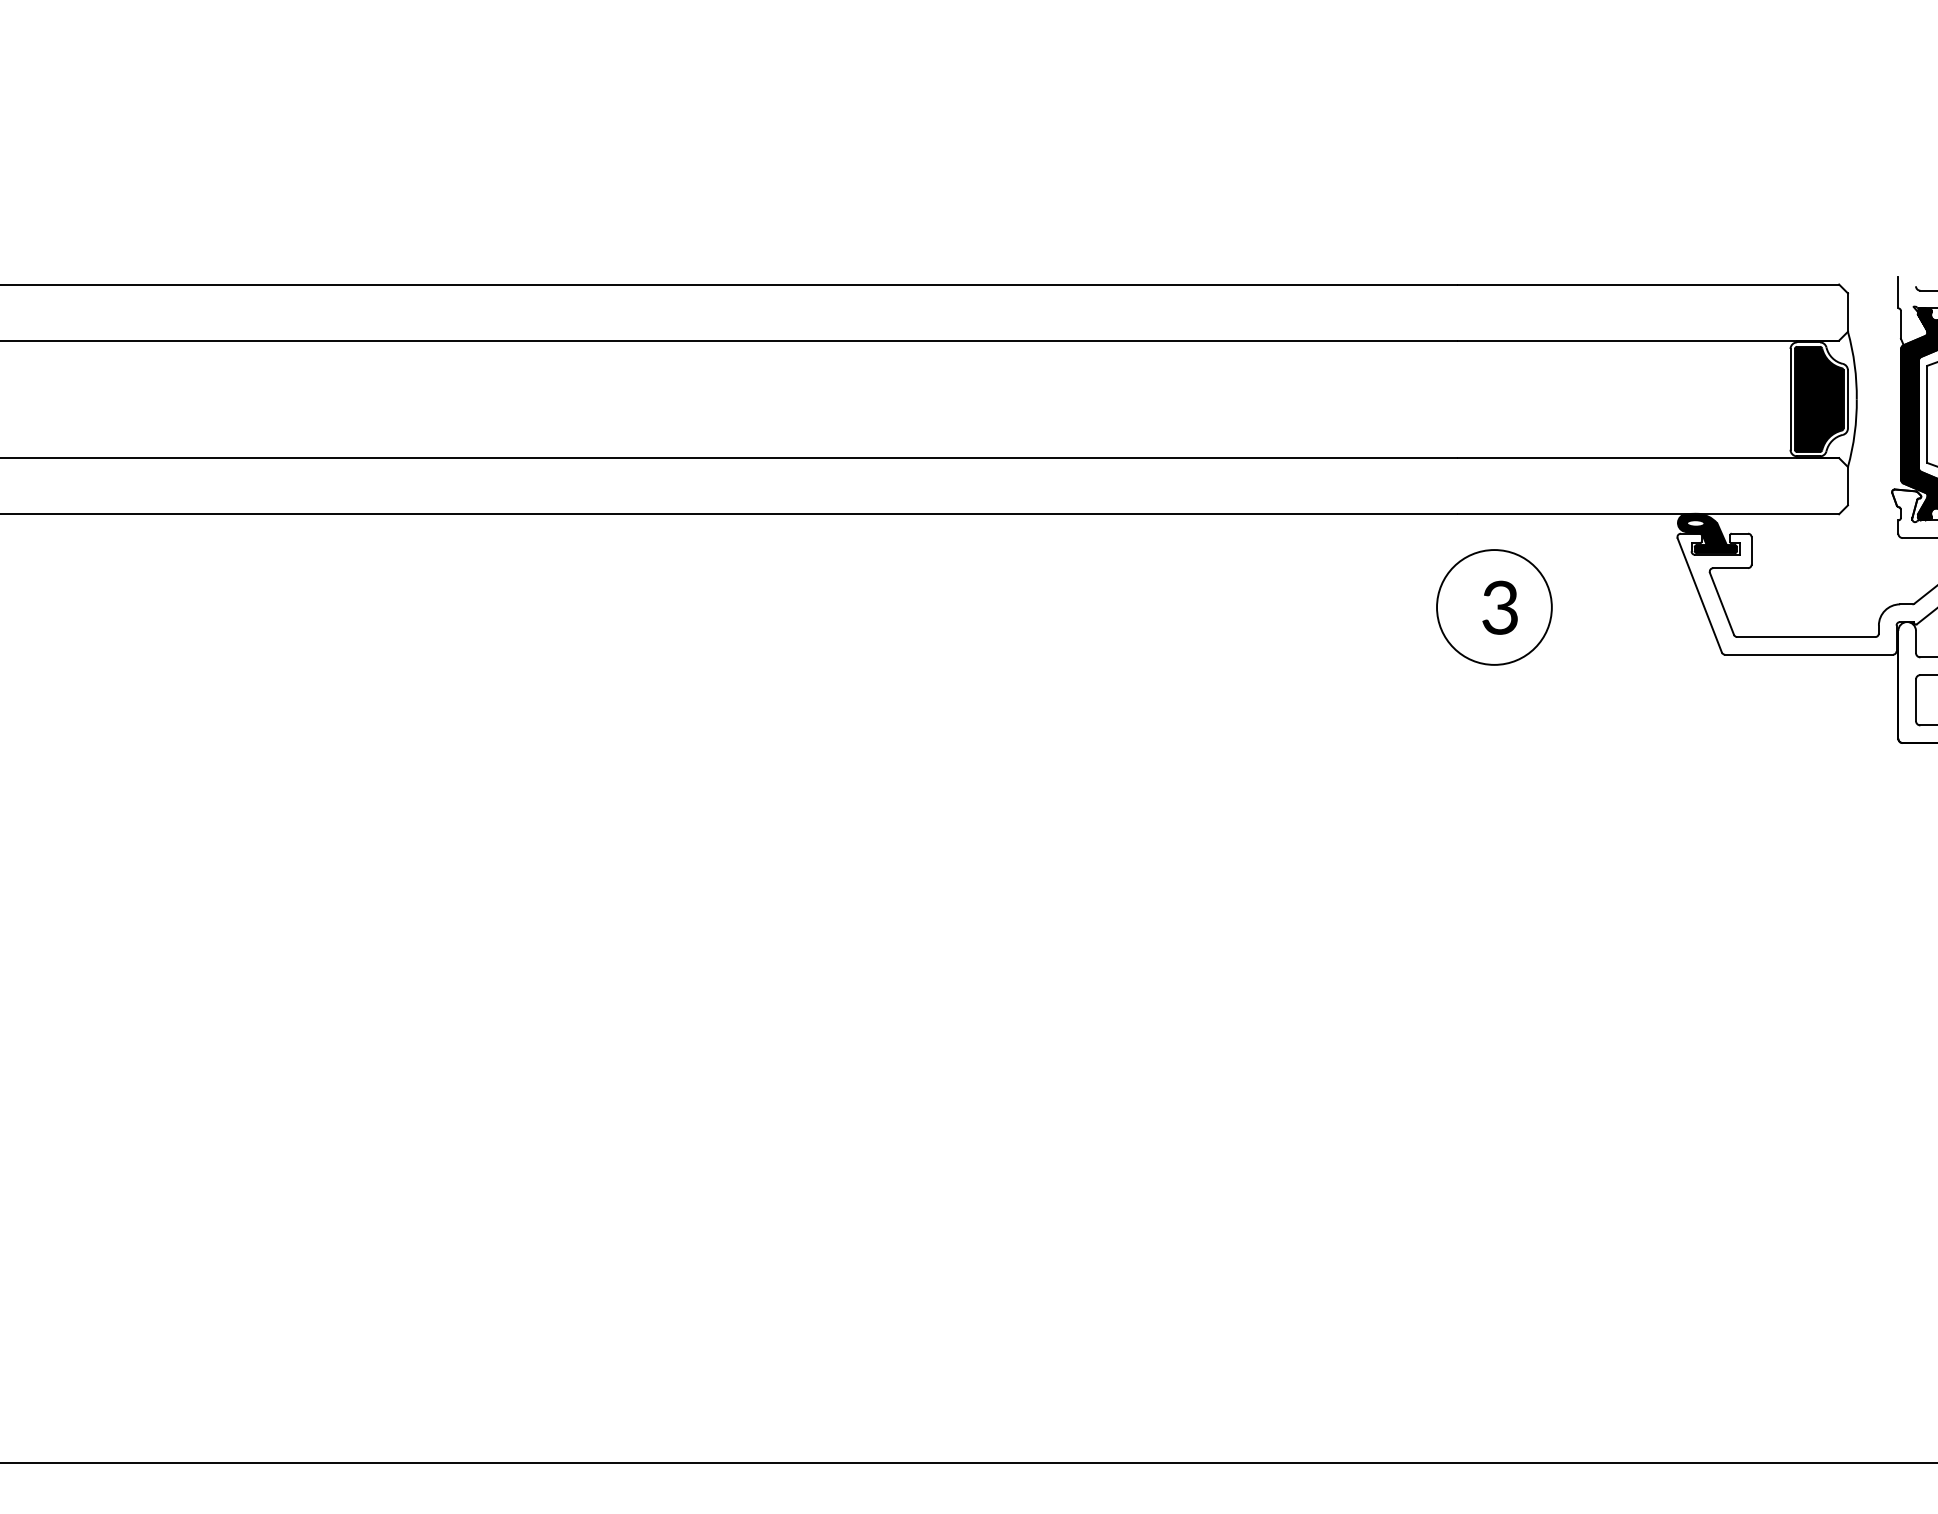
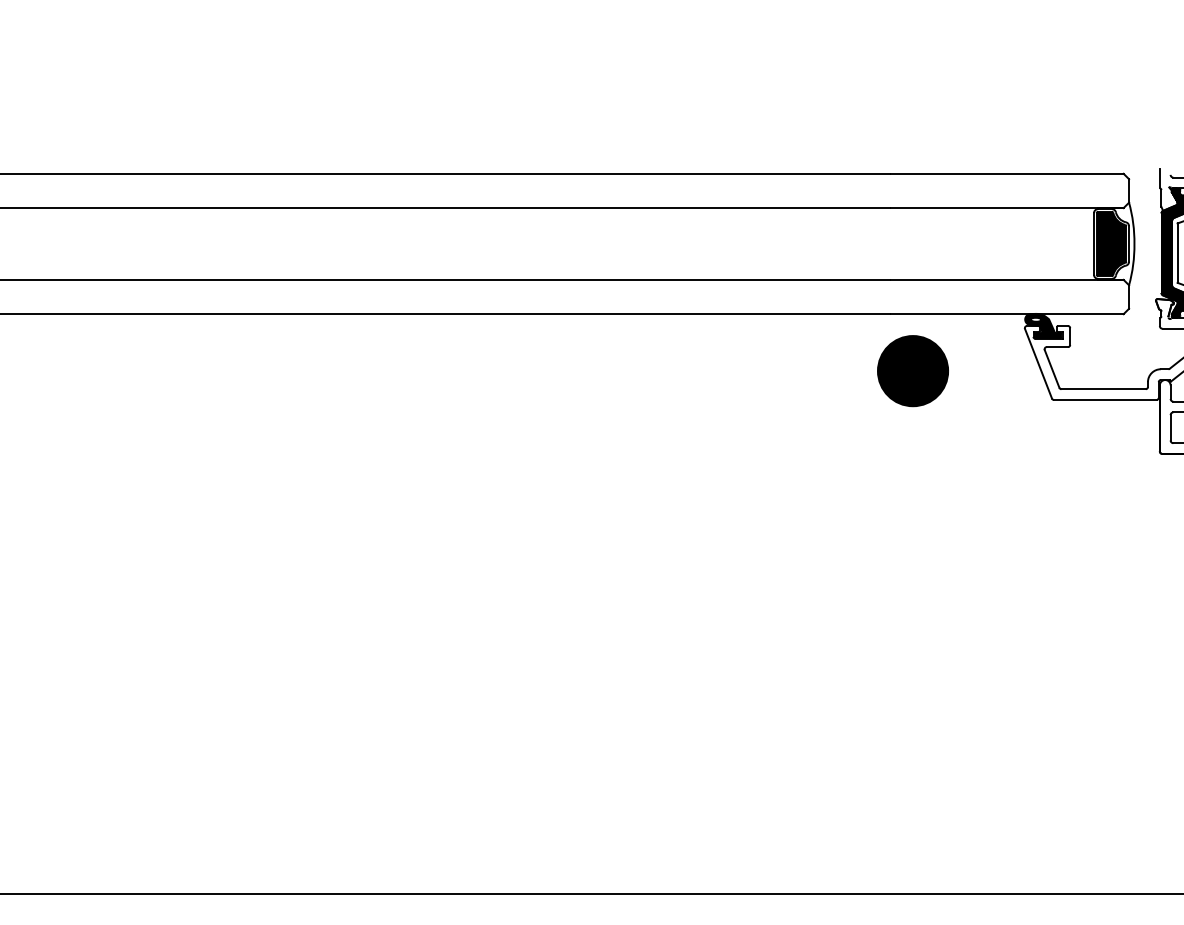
fill: (1493, 608) -> (912, 371), added

